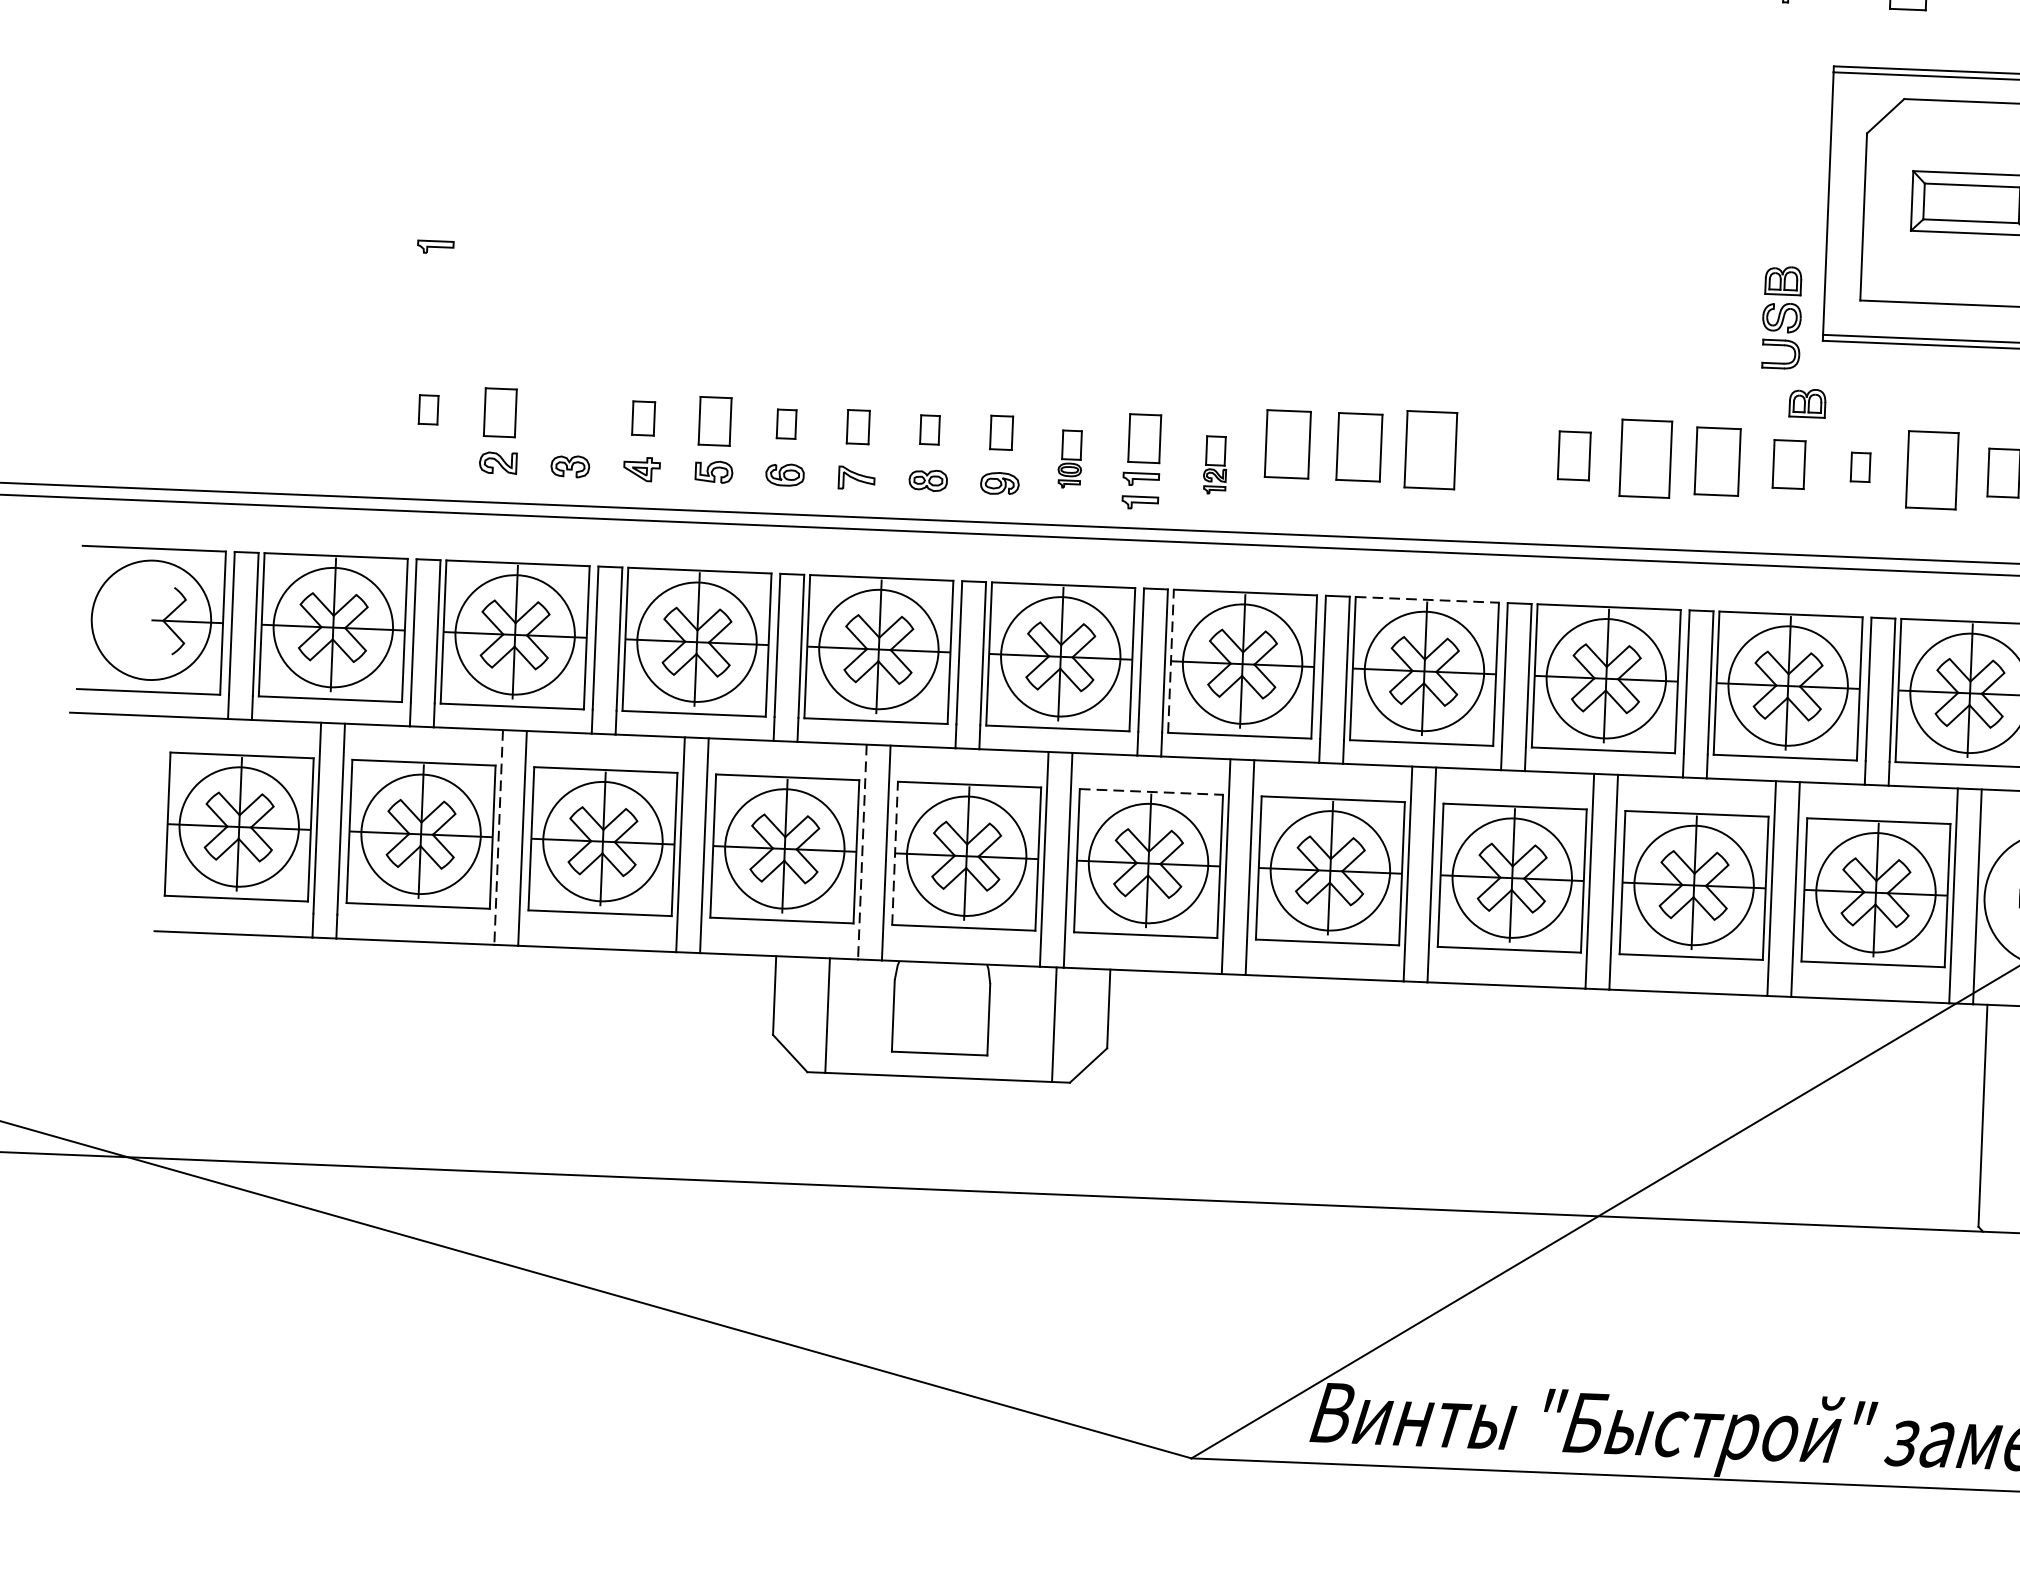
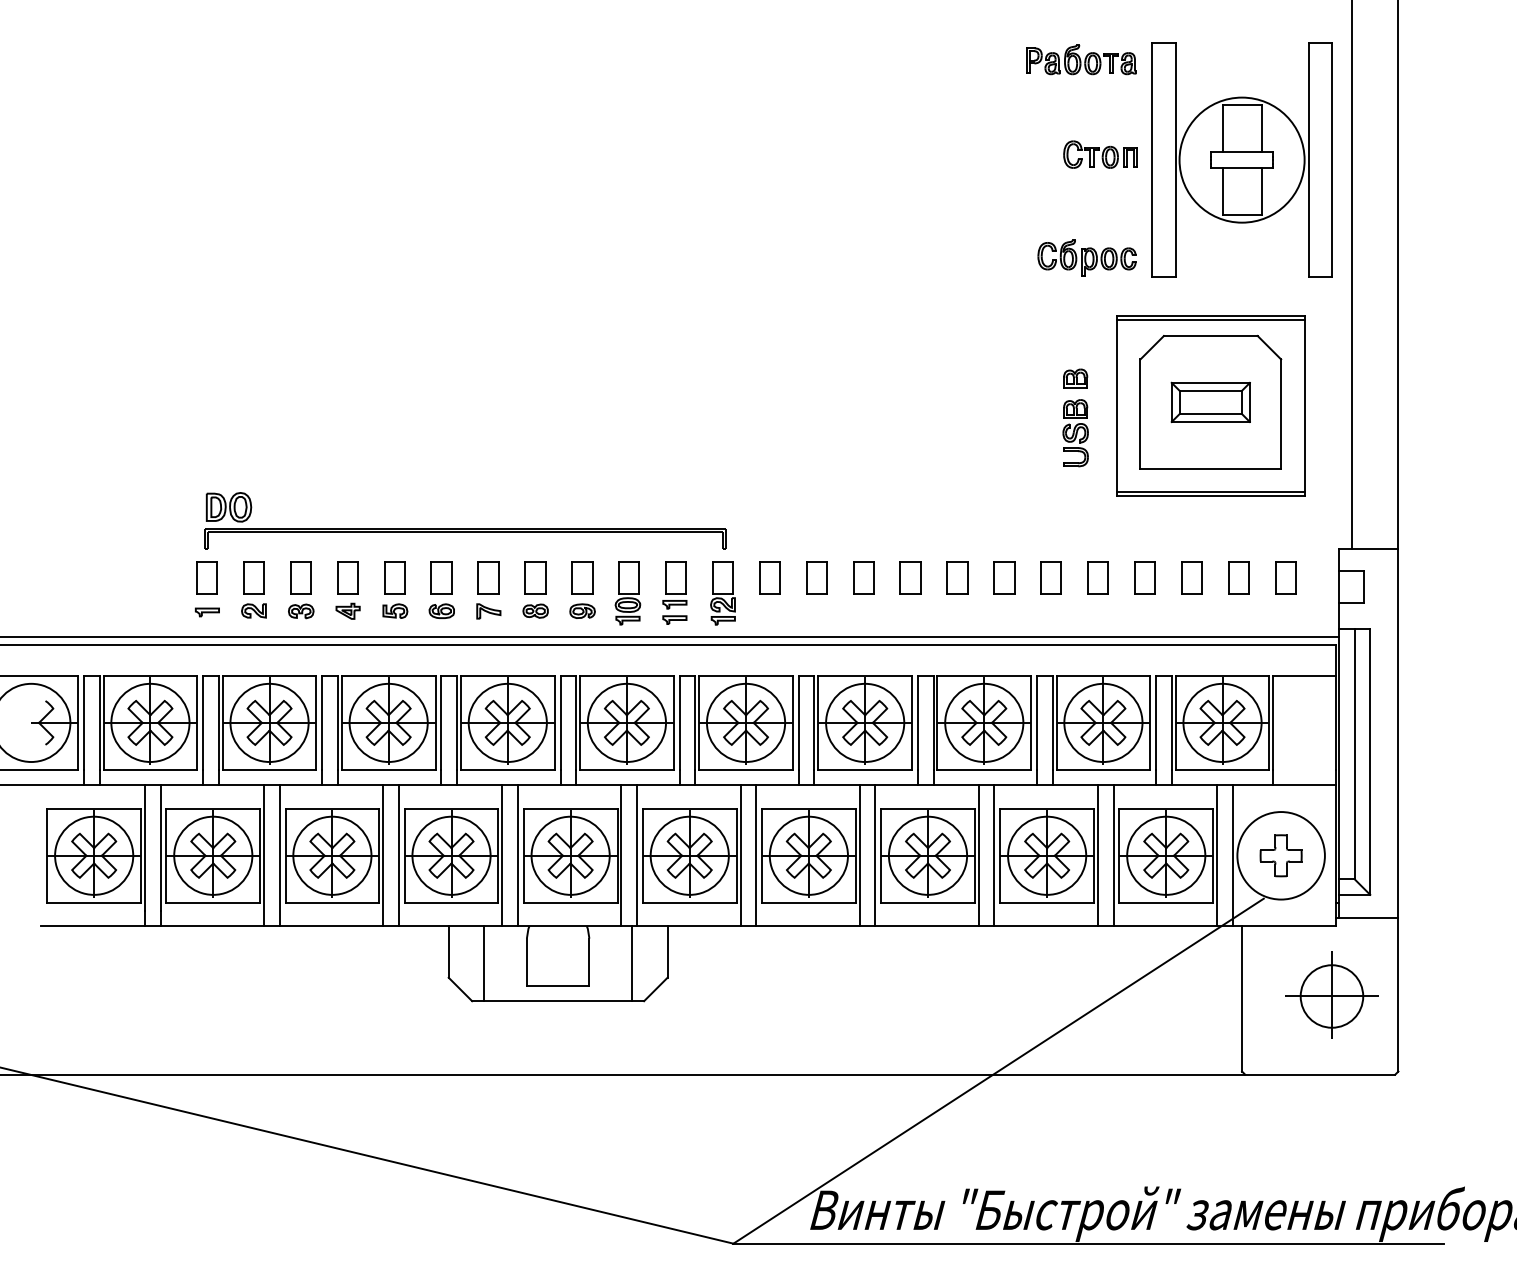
part: (434, 247) -> (206, 612), moved
part: (1781, 318) -> (1075, 433), moved
part: (826, 350) -> (465, 528), added
part: (1807, 403) -> (1075, 378), moved
part: (427, 409) -> (206, 577), size x1.67
part: (571, 414) -> (300, 577), added
part: (643, 417) -> (347, 577), size x1.43
part: (786, 423) -> (441, 577), size x1.67
part: (858, 426) -> (488, 577), size x1.43
part: (930, 429) -> (535, 577), size x1.67
part: (1001, 432) -> (582, 577), size x1.43
part: (1287, 443) -> (769, 577), size x0.71
part: (1359, 446) -> (816, 577), size x0.71
part: (1430, 449) -> (863, 577), size x0.62
part: (1502, 452) -> (910, 577), added
part: (1646, 457) -> (1004, 577), size x0.62
part: (1069, 459) -> (627, 593), size x1.67
part: (1716, 460) -> (1050, 577), size x0.71
part: (1214, 465) -> (722, 593), size x1.67
part: (1859, 466) -> (1144, 577), size x1.67
part: (1931, 469) -> (1191, 577), size x0.62
line: (1427, 600) -> (865, 676), dashed -> solid
line: (1171, 660) -> (699, 722), dashed -> solid
line: (1151, 791) -> (689, 808), dashed -> solid
line: (499, 838) -> (264, 856), dashed -> solid
line: (894, 852) -> (523, 855), dashed -> solid
line: (862, 853) -> (502, 856), dashed -> solid

